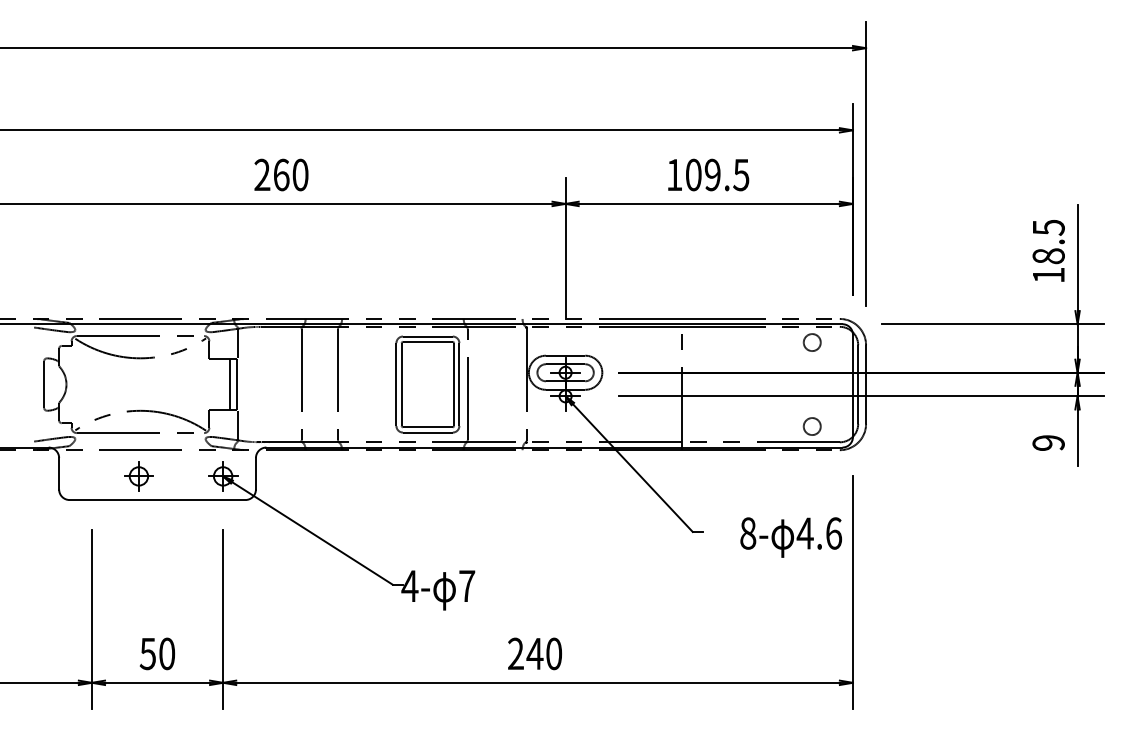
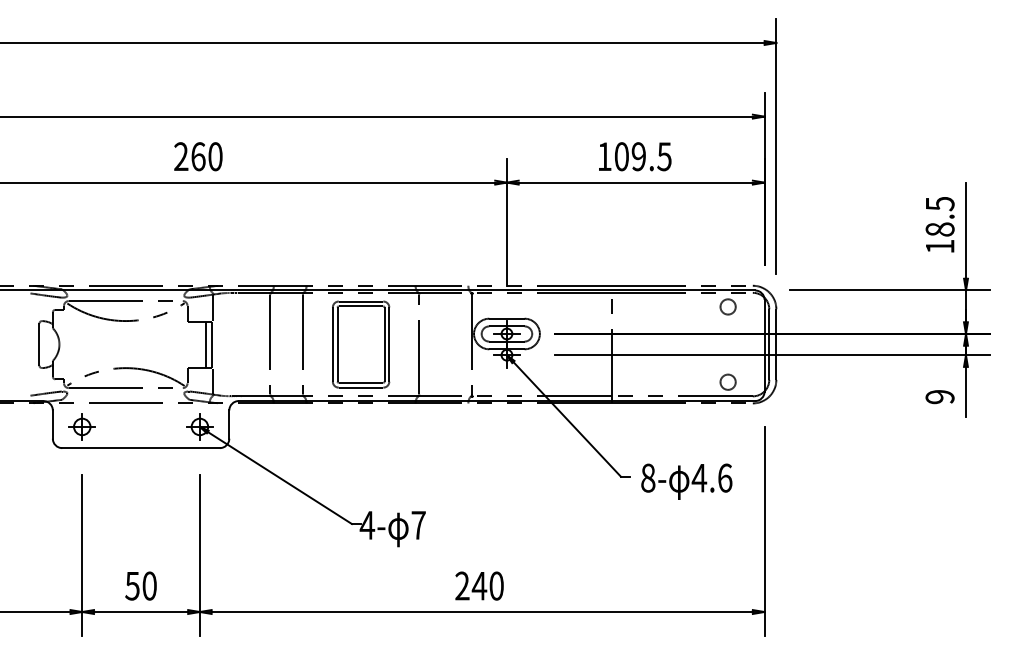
text: (281, 174) -> (198, 156), moved
part: (427, 384) -> (360, 344), moved
part: (138, 476) -> (81, 427), moved
text: (790, 537) -> (686, 481), moved

